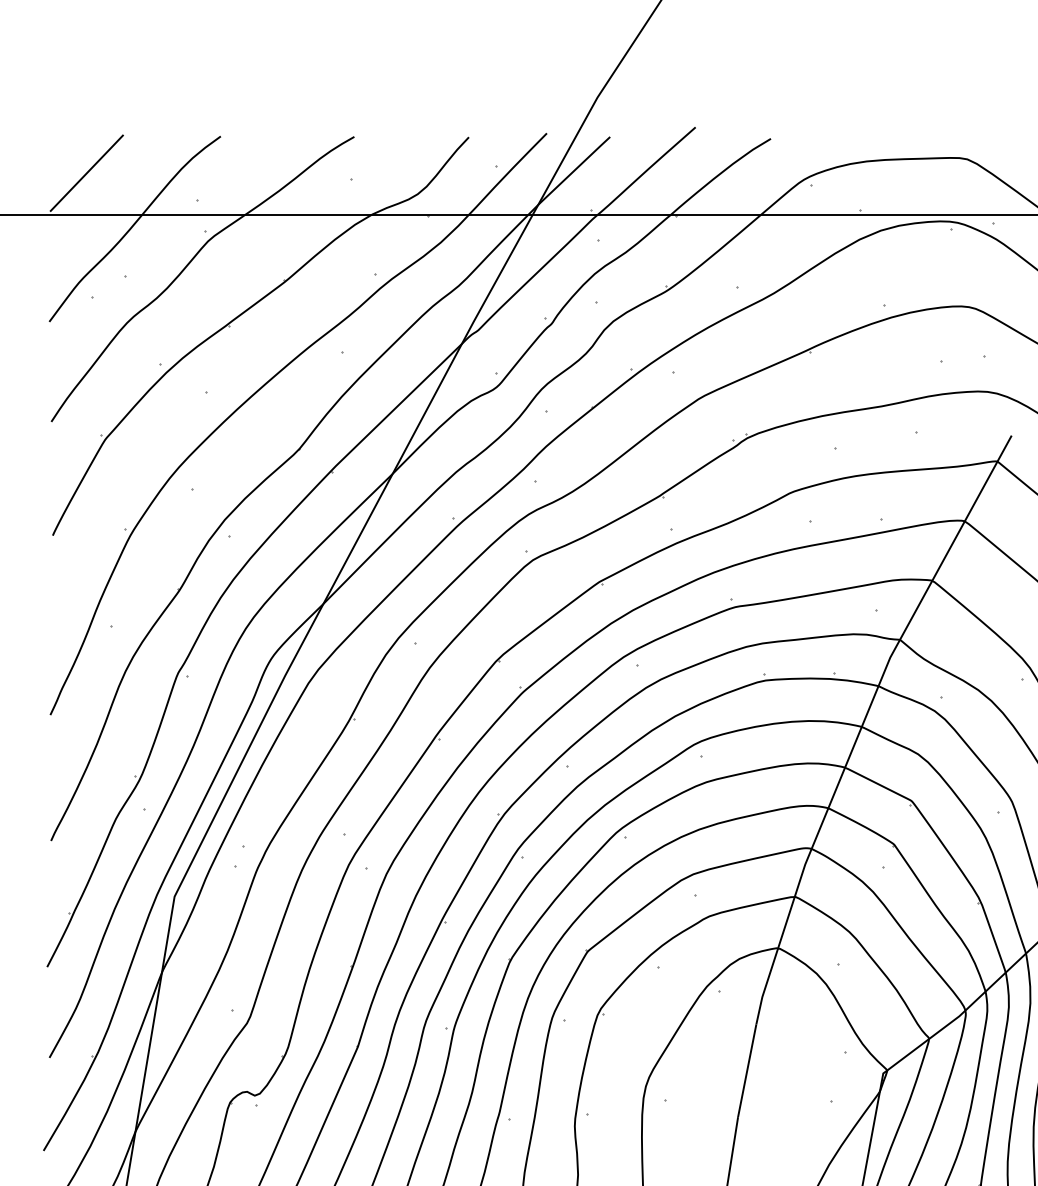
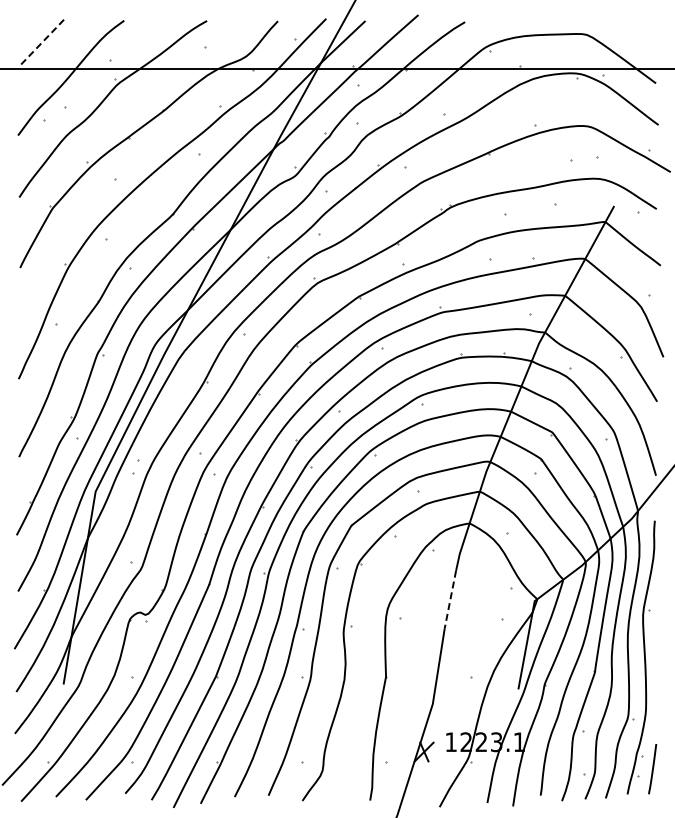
line: (87, 173) -> (41, 43), solid -> dashed
line: (747, 1072) -> (450, 600), solid -> dashed

